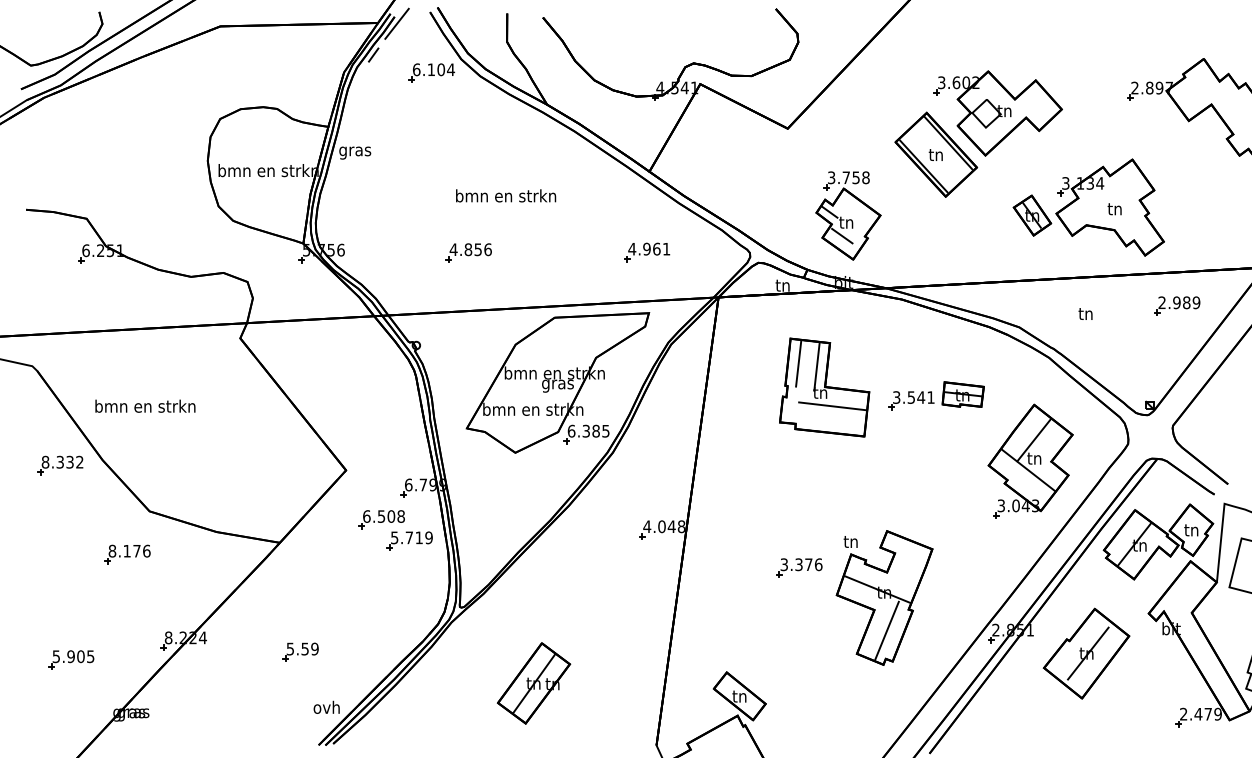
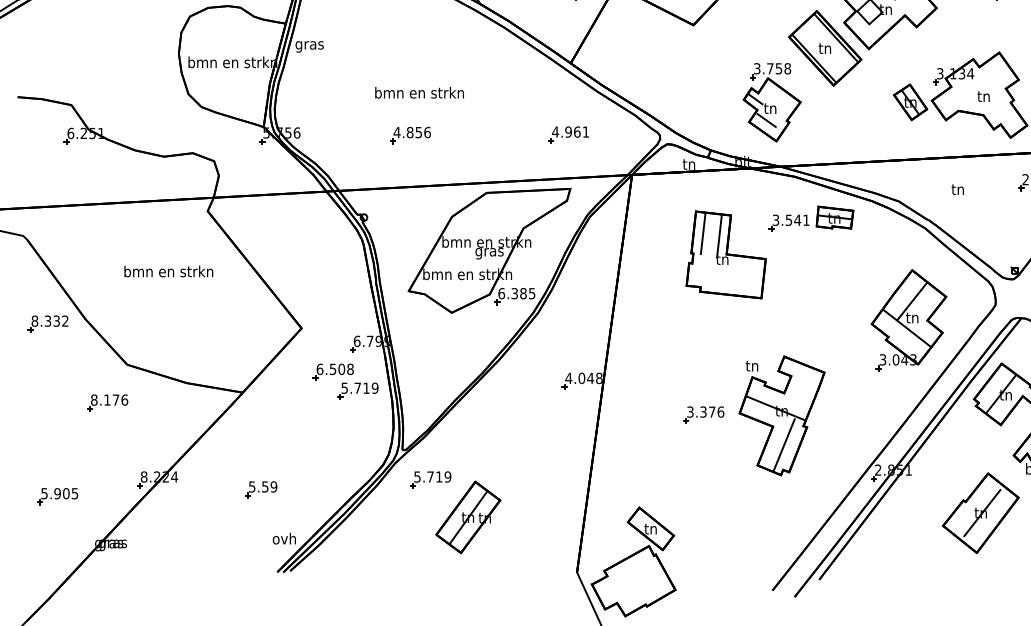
text: (506, 195) -> (419, 92), moved
part: (848, 215) -> (772, 102), moved
part: (936, 395) -> (811, 218), moved
text: (145, 405) -> (168, 270), moved
line: (832, 406) -> (733, 271), removed
part: (884, 597) -> (781, 415), moved
part: (491, 640) -> (430, 479), added
part: (1086, 653) -> (980, 513), moved

